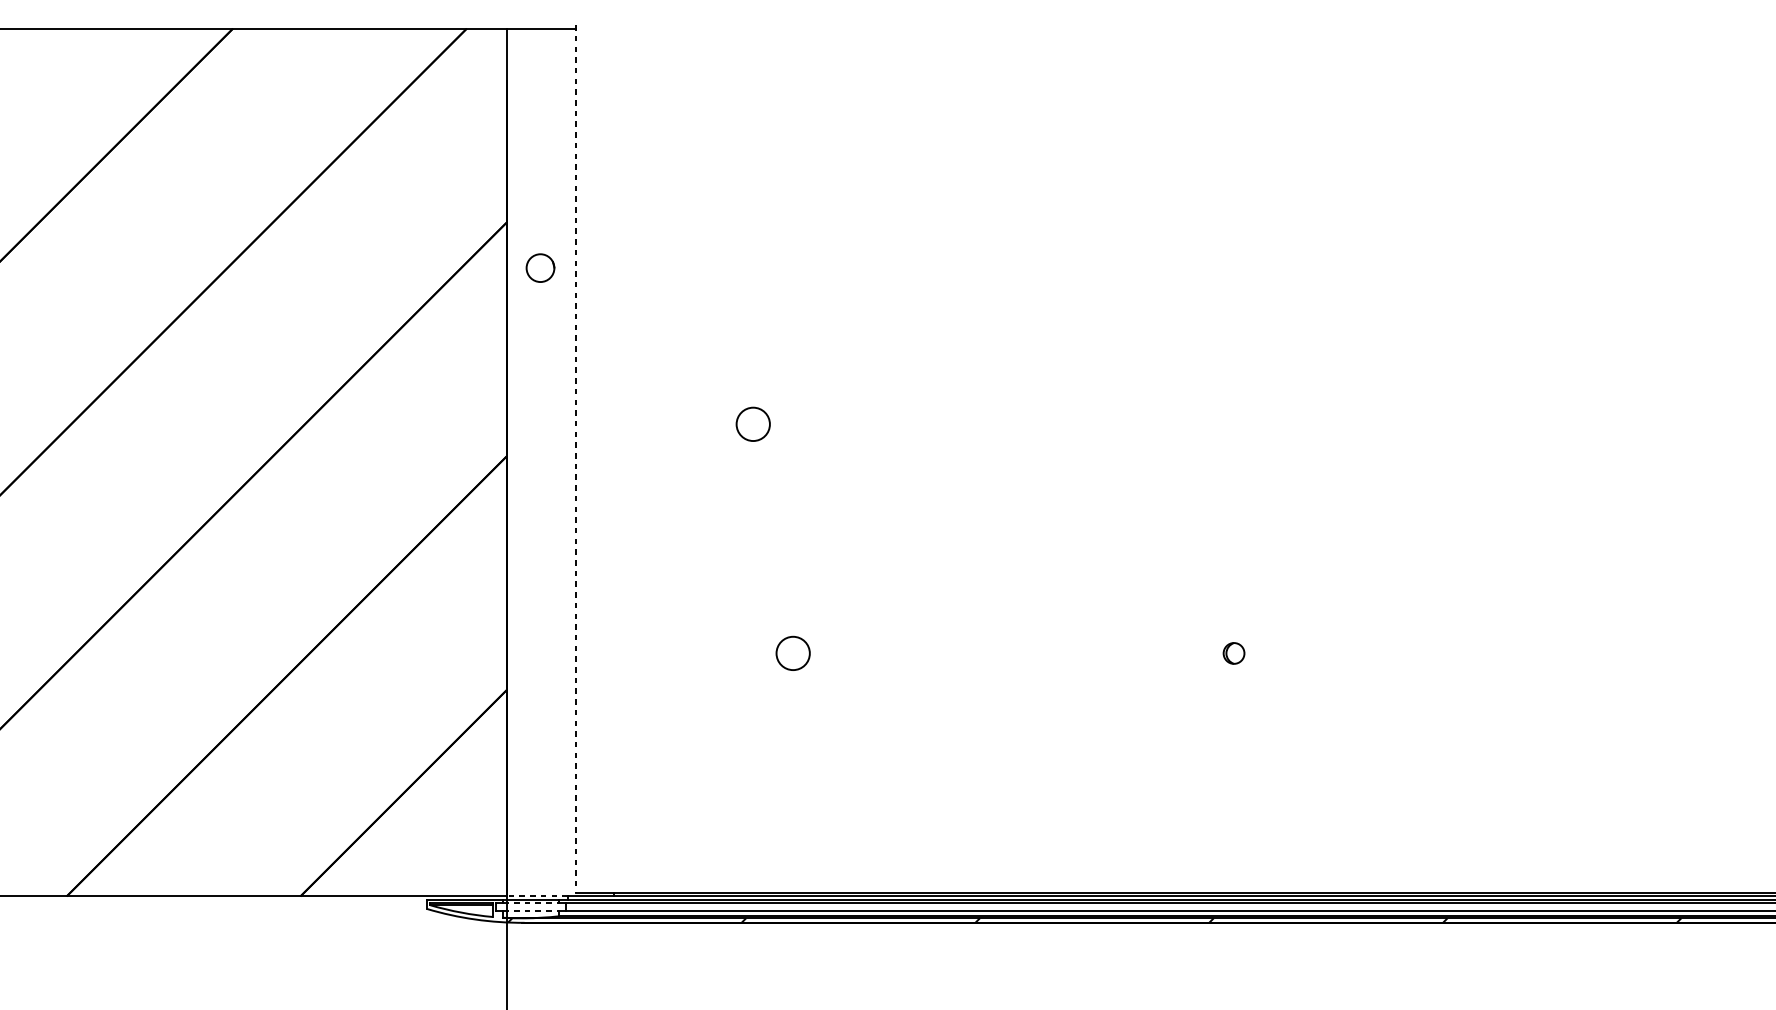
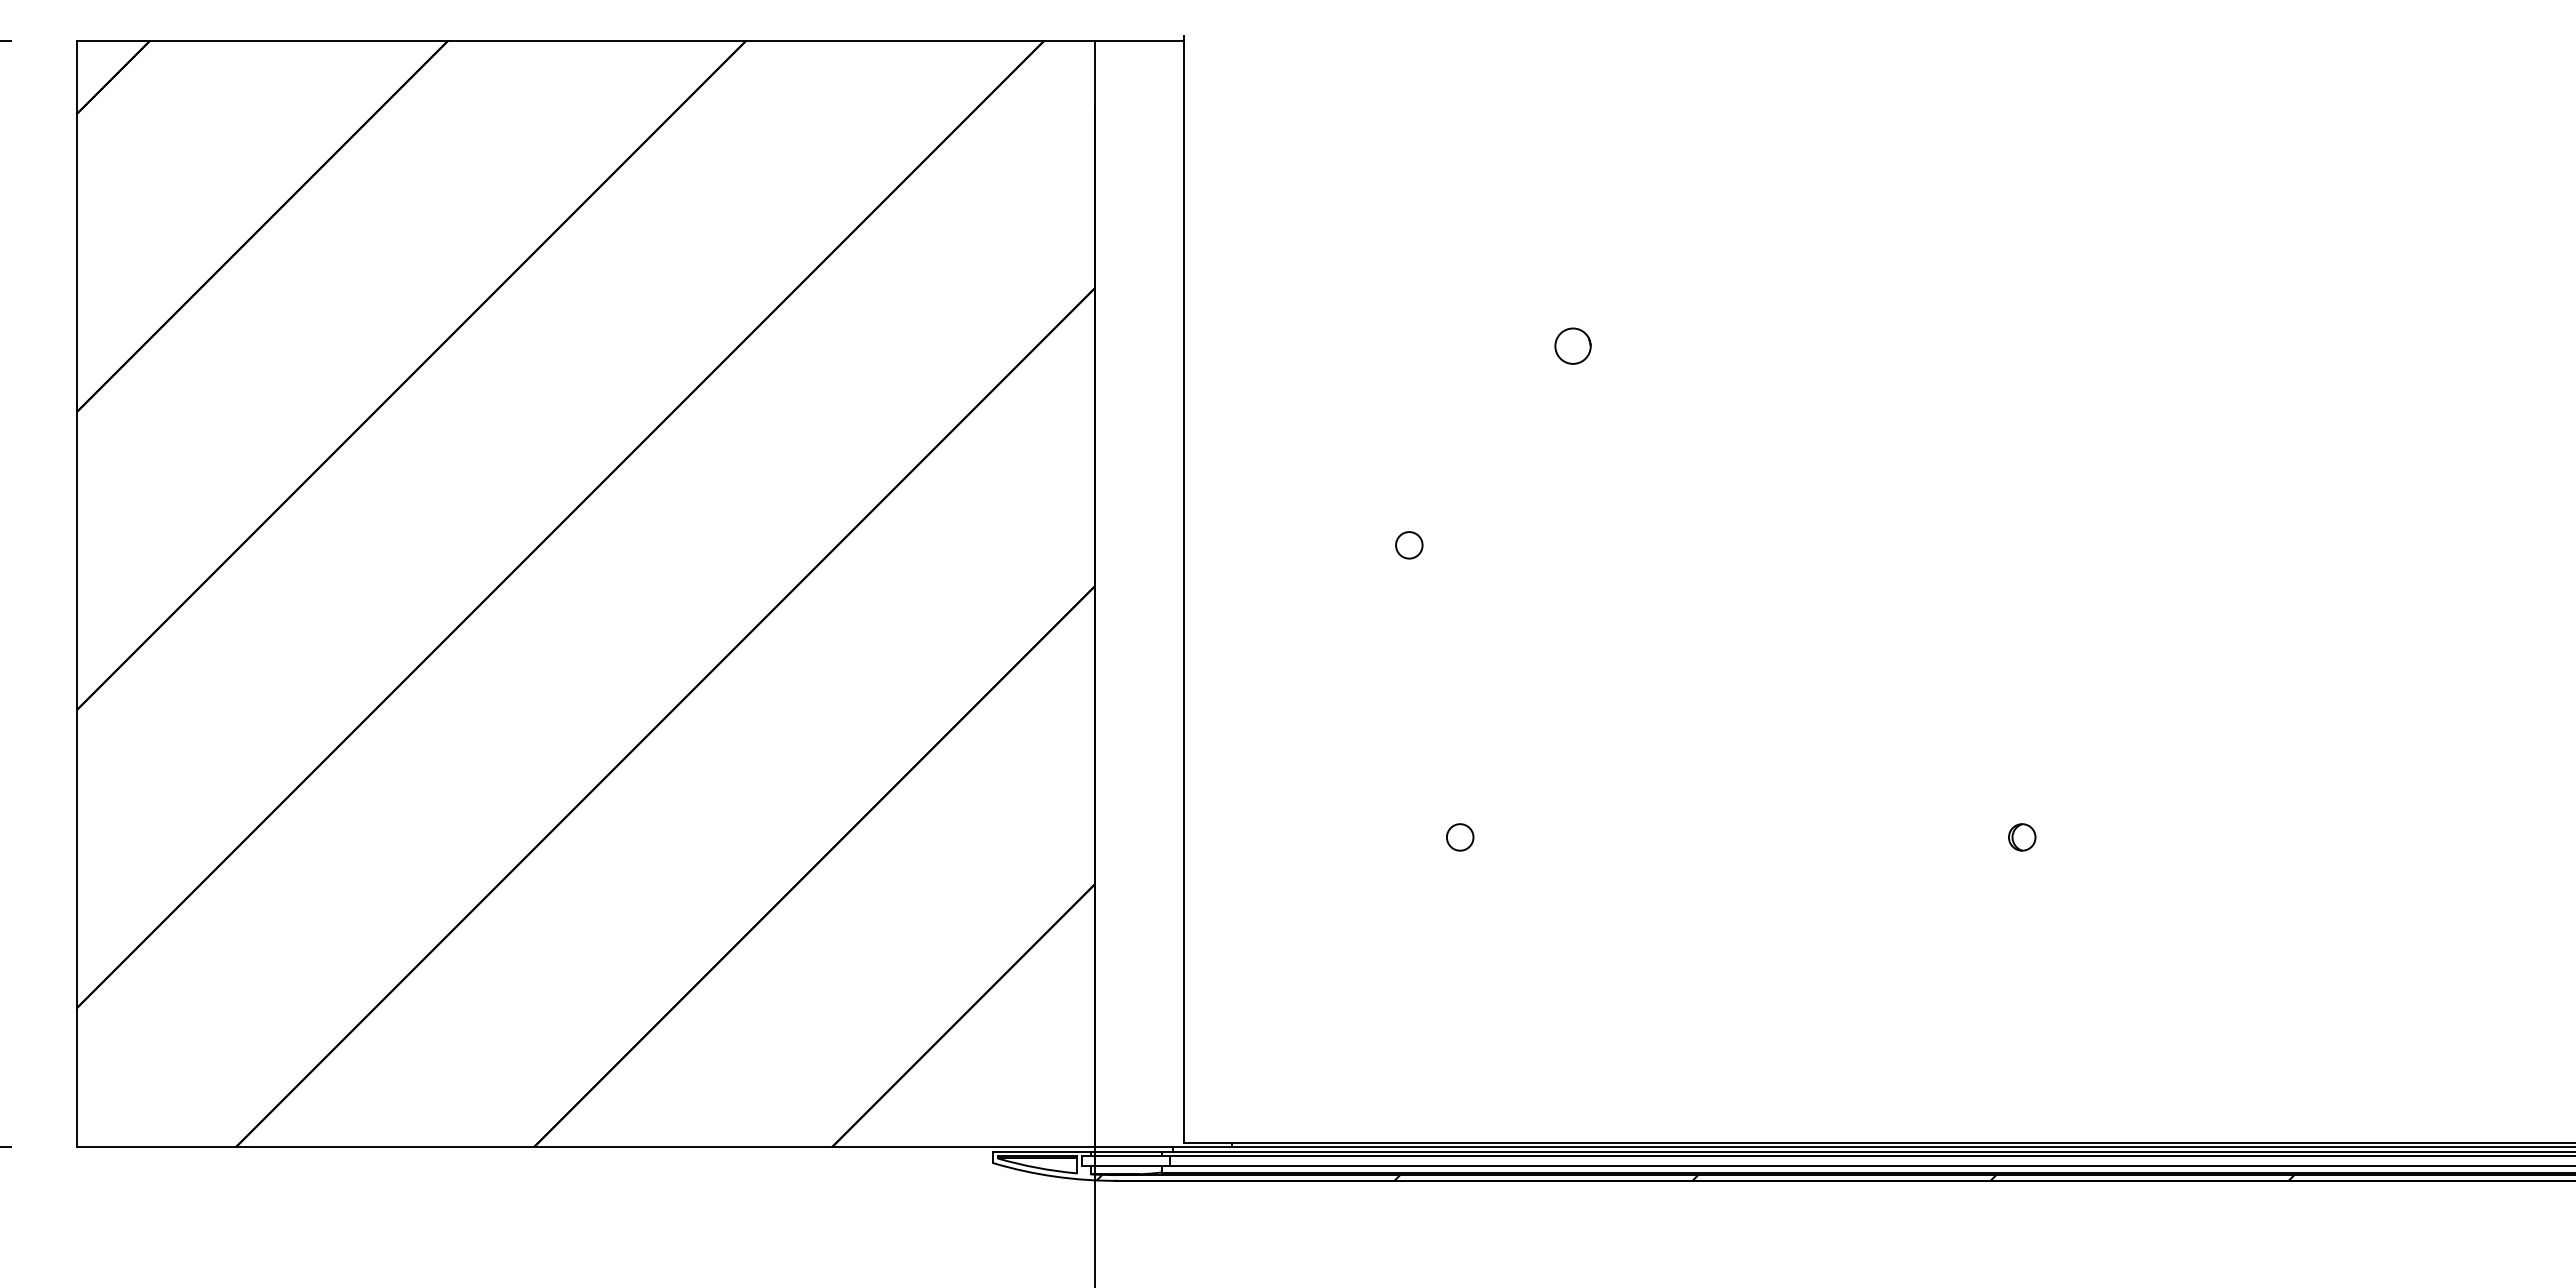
circle: (540, 267) -> (1572, 345), moved
circle: (753, 424) -> (1409, 545), size x0.62
line: (576, 459) -> (1183, 590), dashed -> solid
circle: (792, 653) -> (1459, 837), size x0.62
line: (536, 896) -> (1133, 1147), dashed -> solid
line: (531, 903) -> (1126, 1156), dashed -> solid
line: (531, 910) -> (1126, 1165), dashed -> solid

